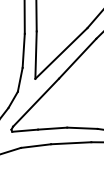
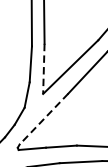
line: (36, 55) -> (44, 69), solid -> dashed
line: (35, 103) -> (43, 120), solid -> dashed

